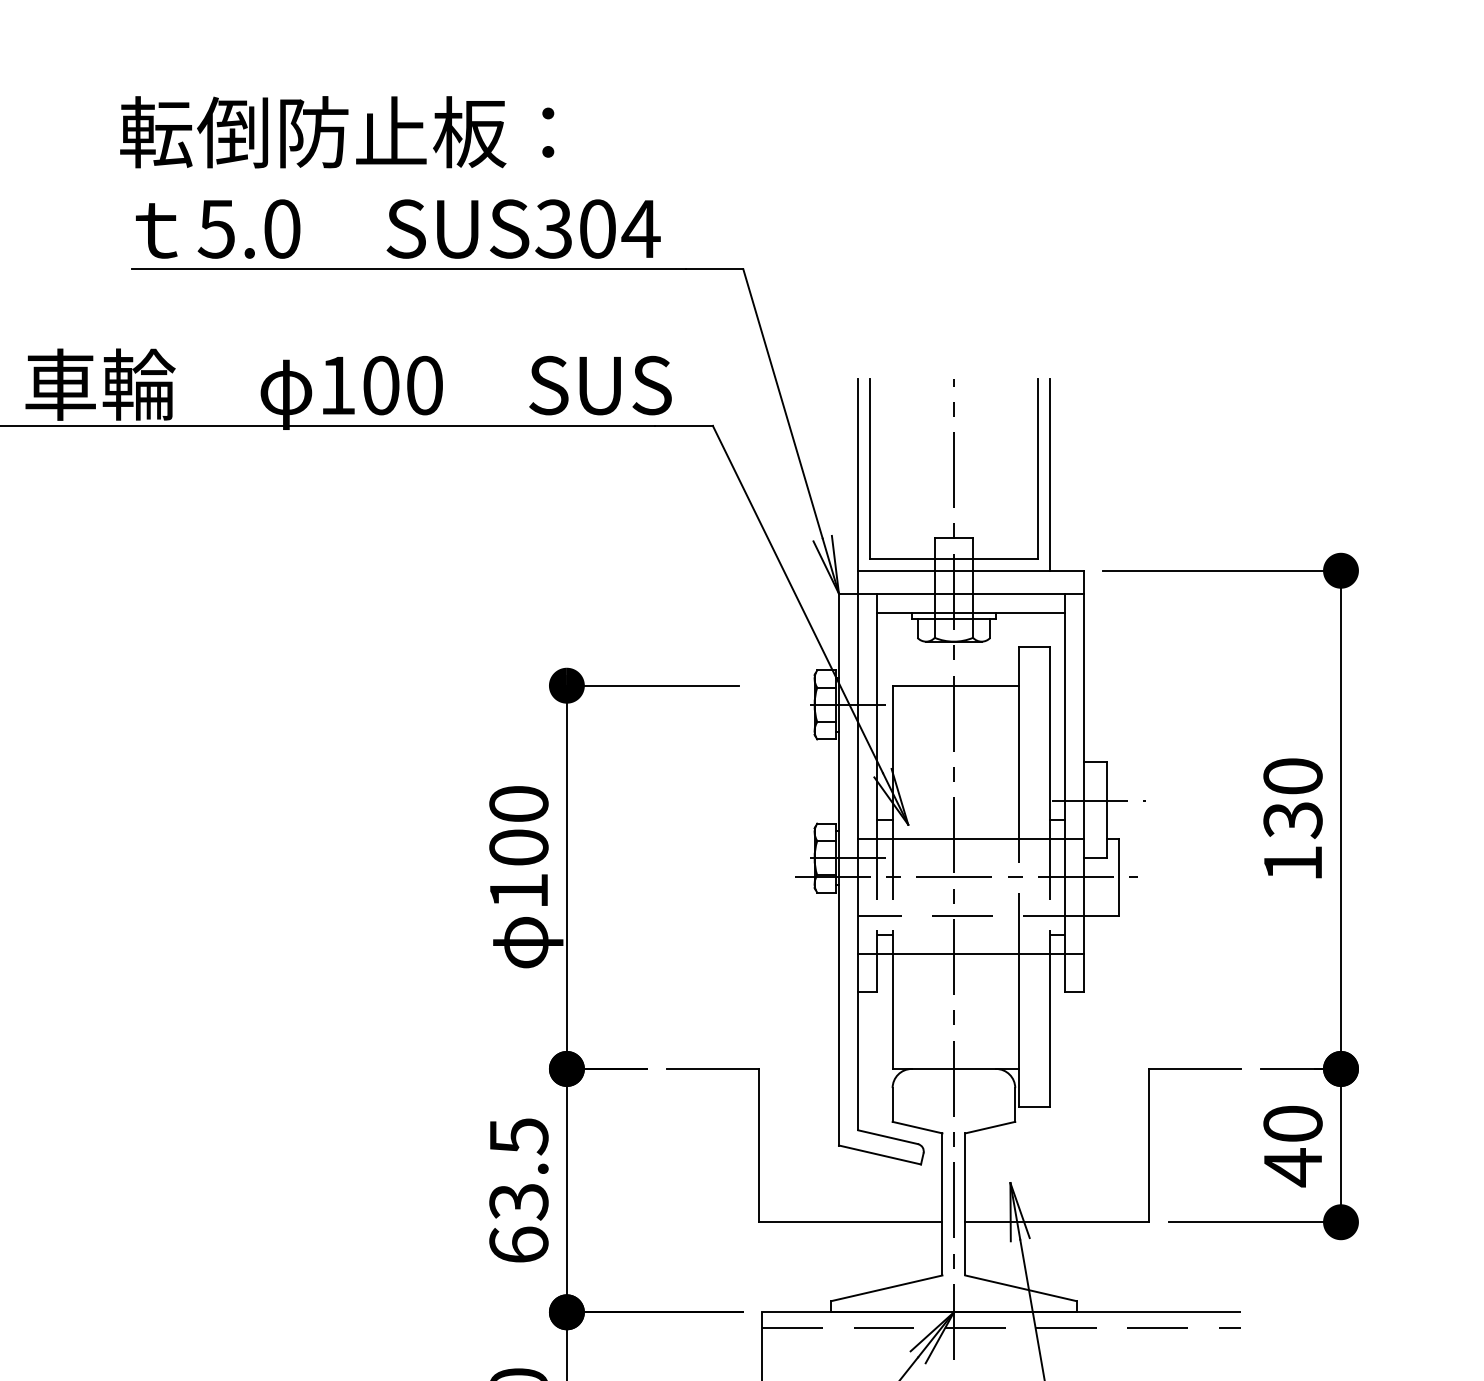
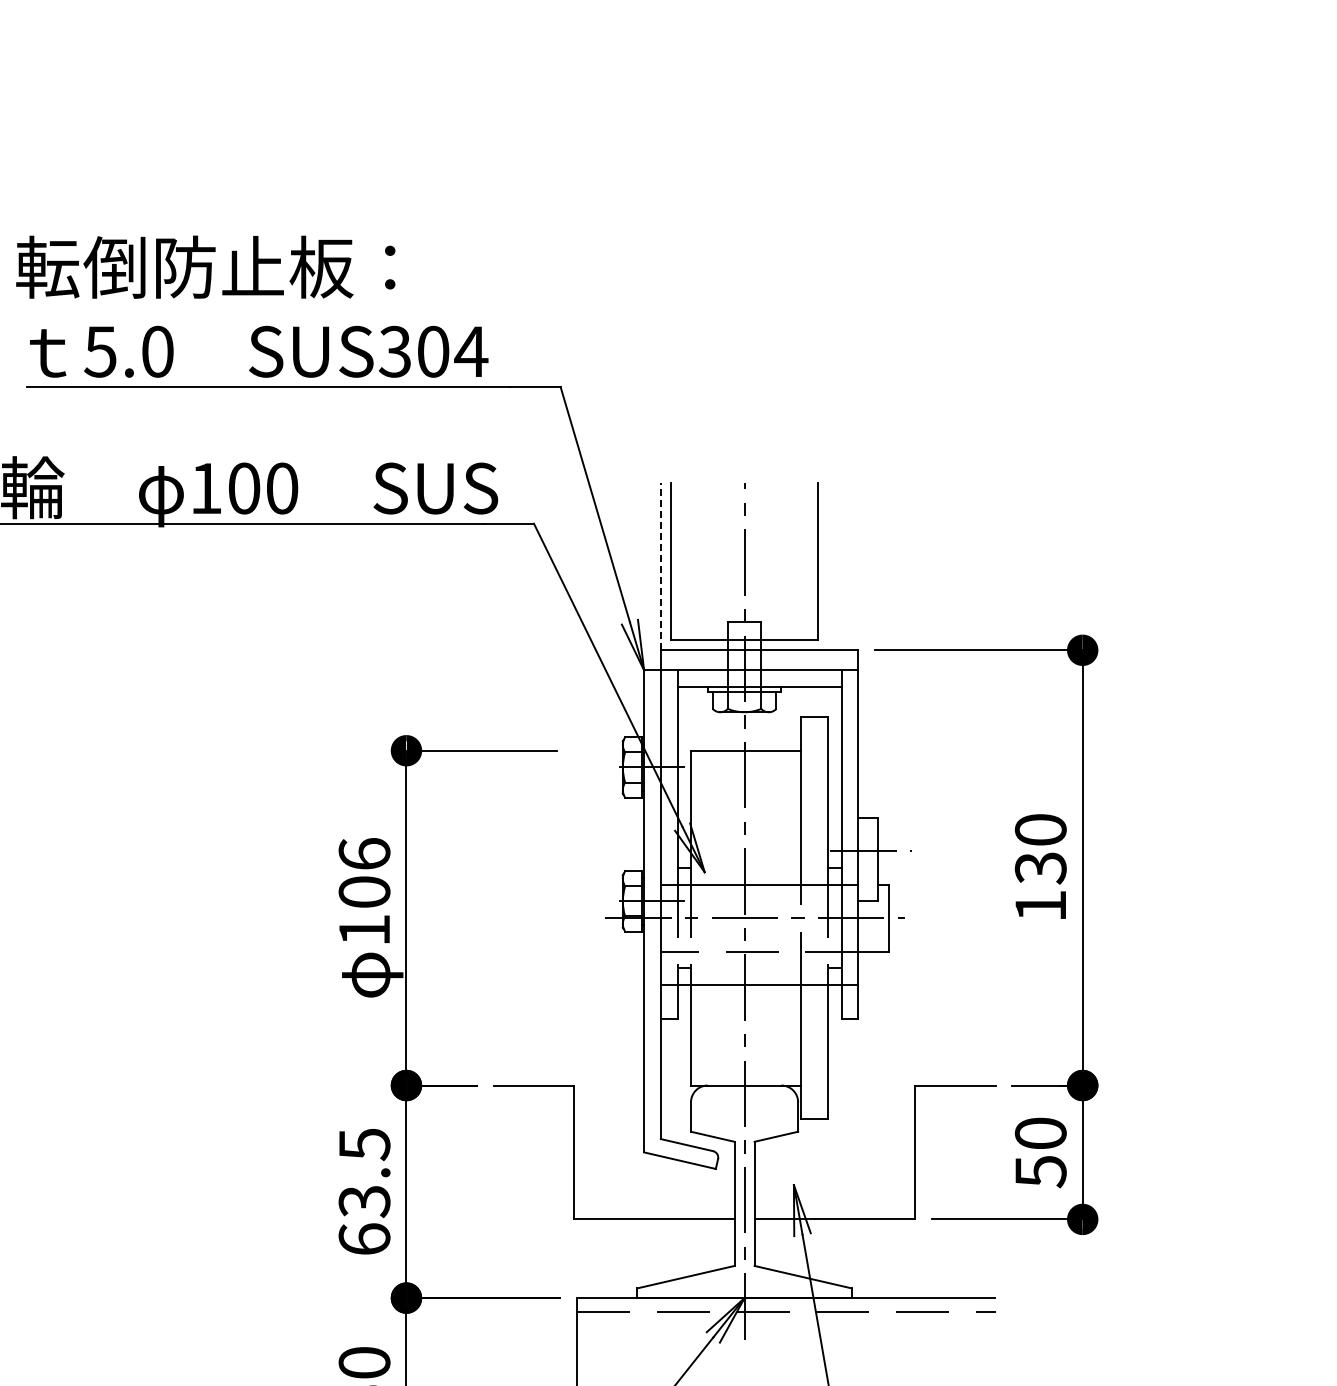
line: (857, 474) -> (660, 566), solid -> dashed
line: (1050, 474) -> (828, 566), removed
text: (518, 803) -> (364, 853), 100 -> 106
text: (1292, 1167) -> (1040, 1171), 40 -> 50

